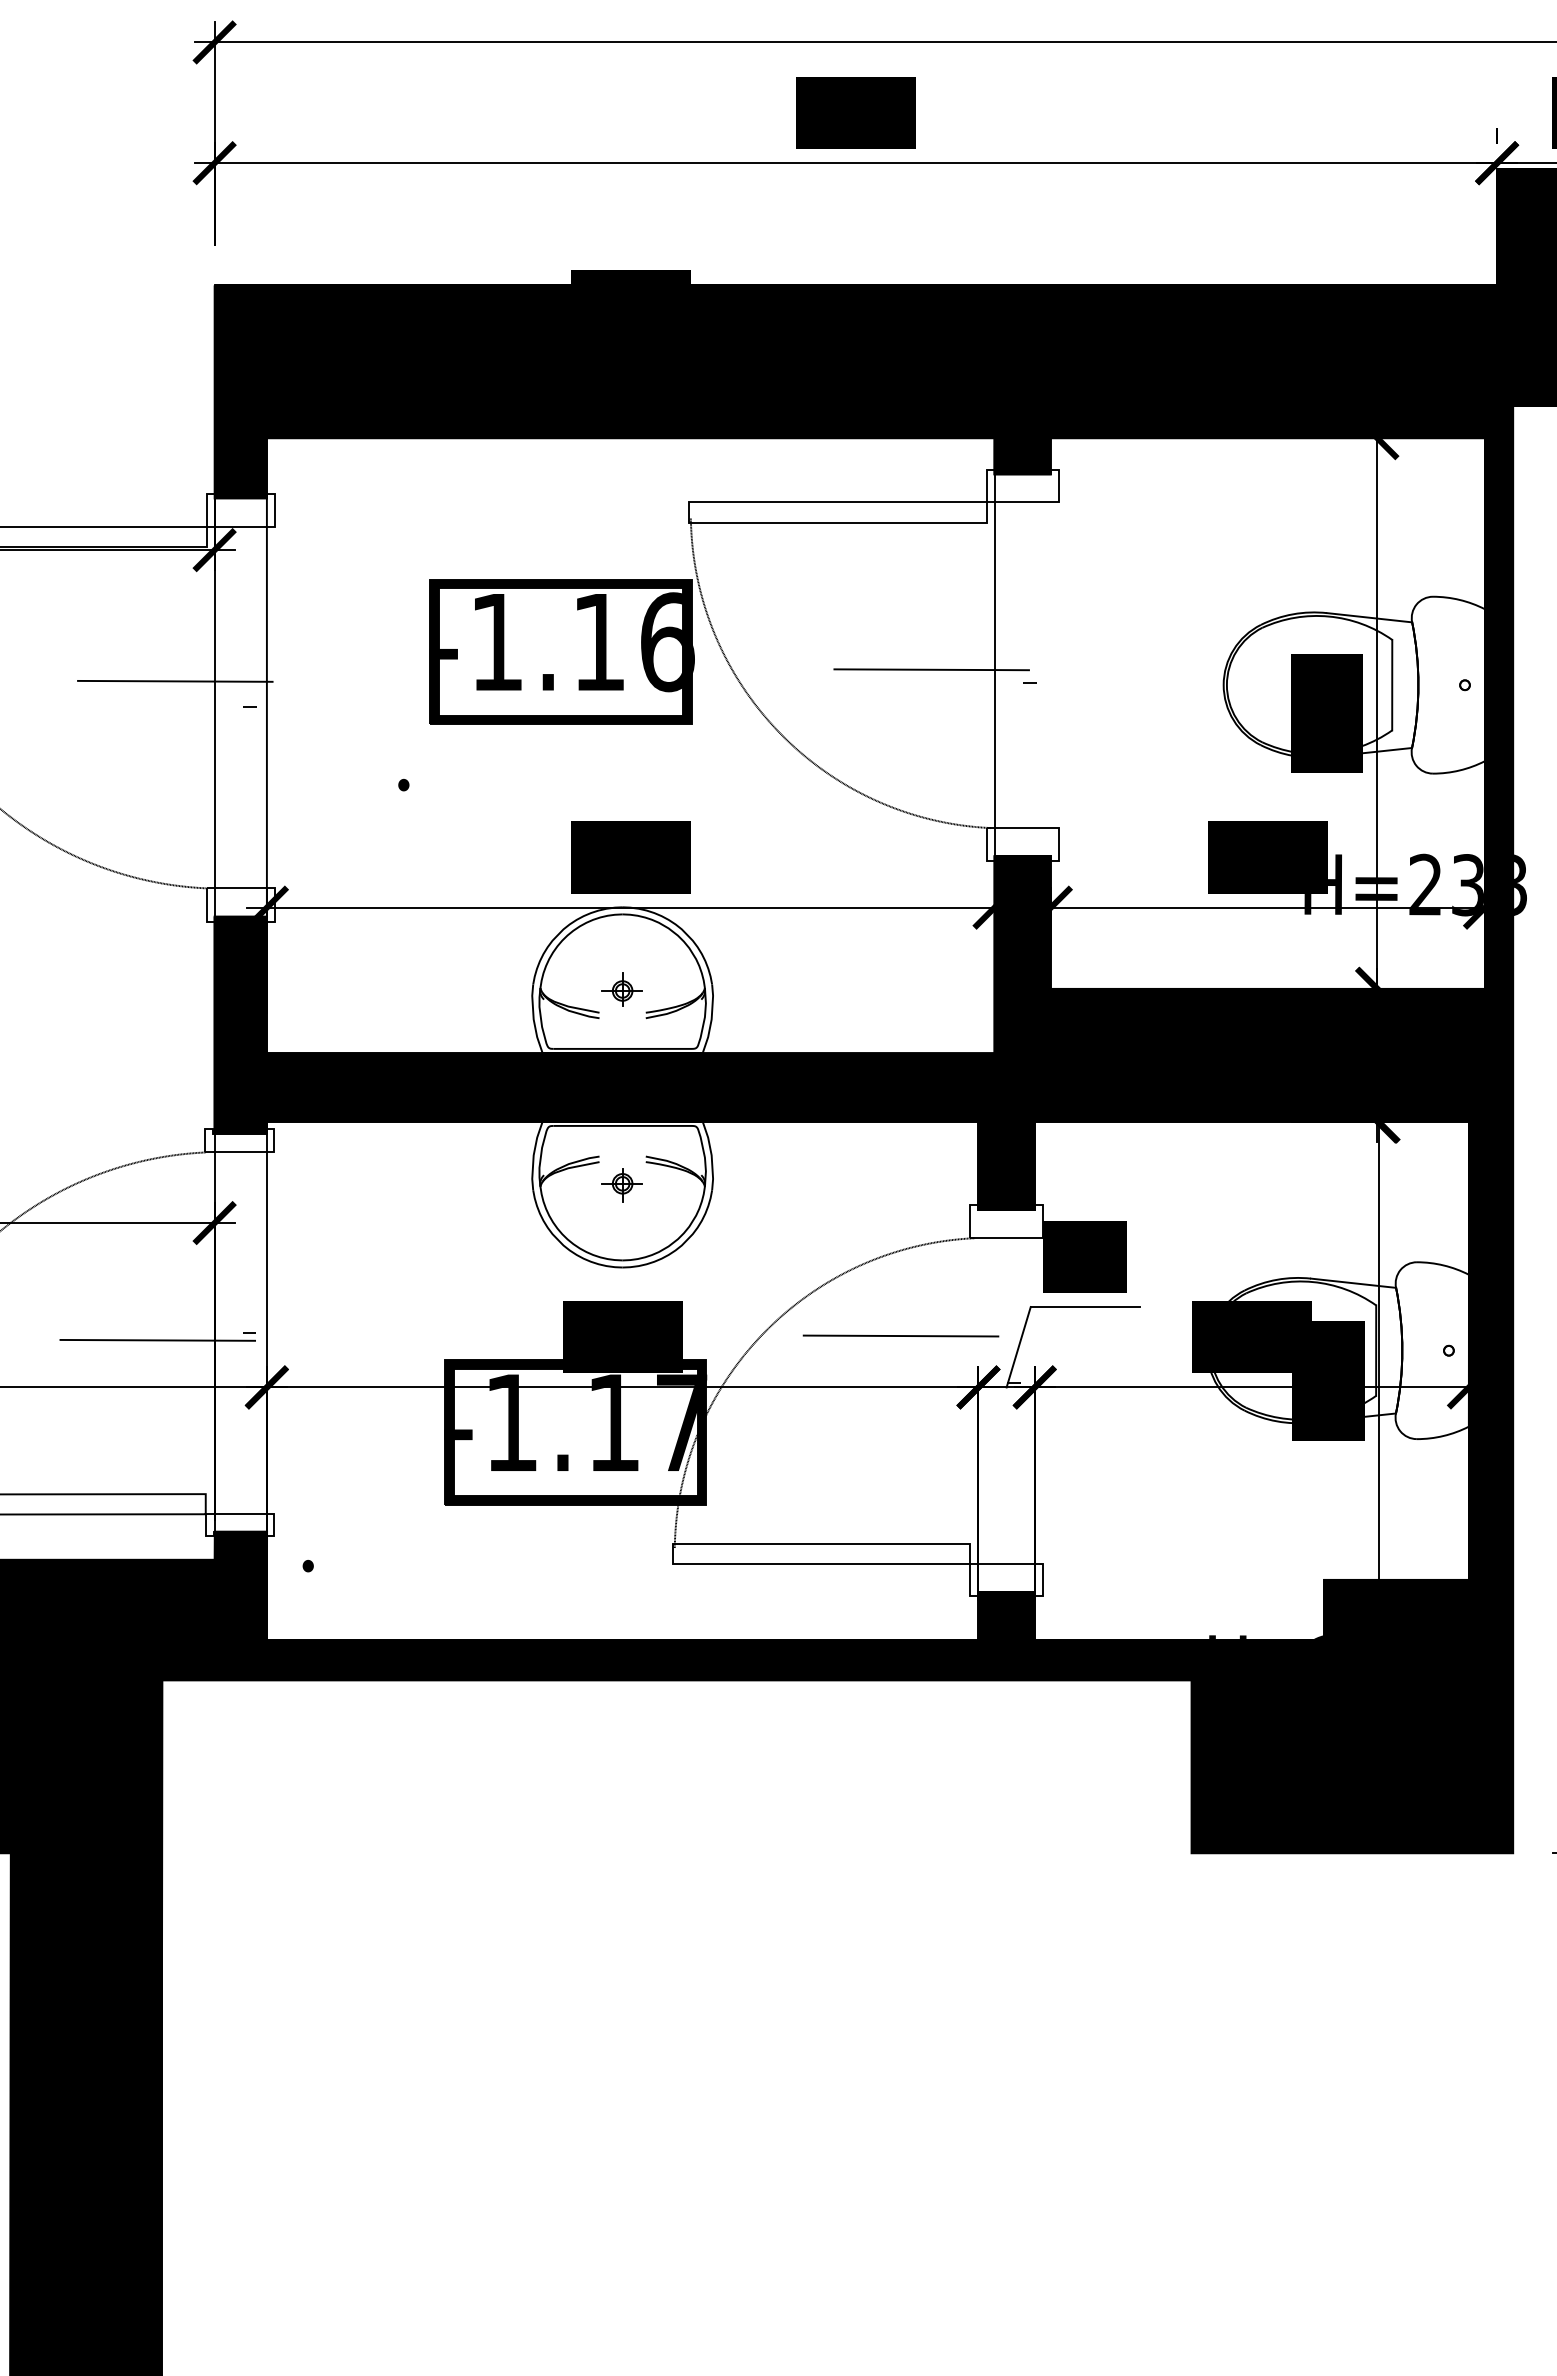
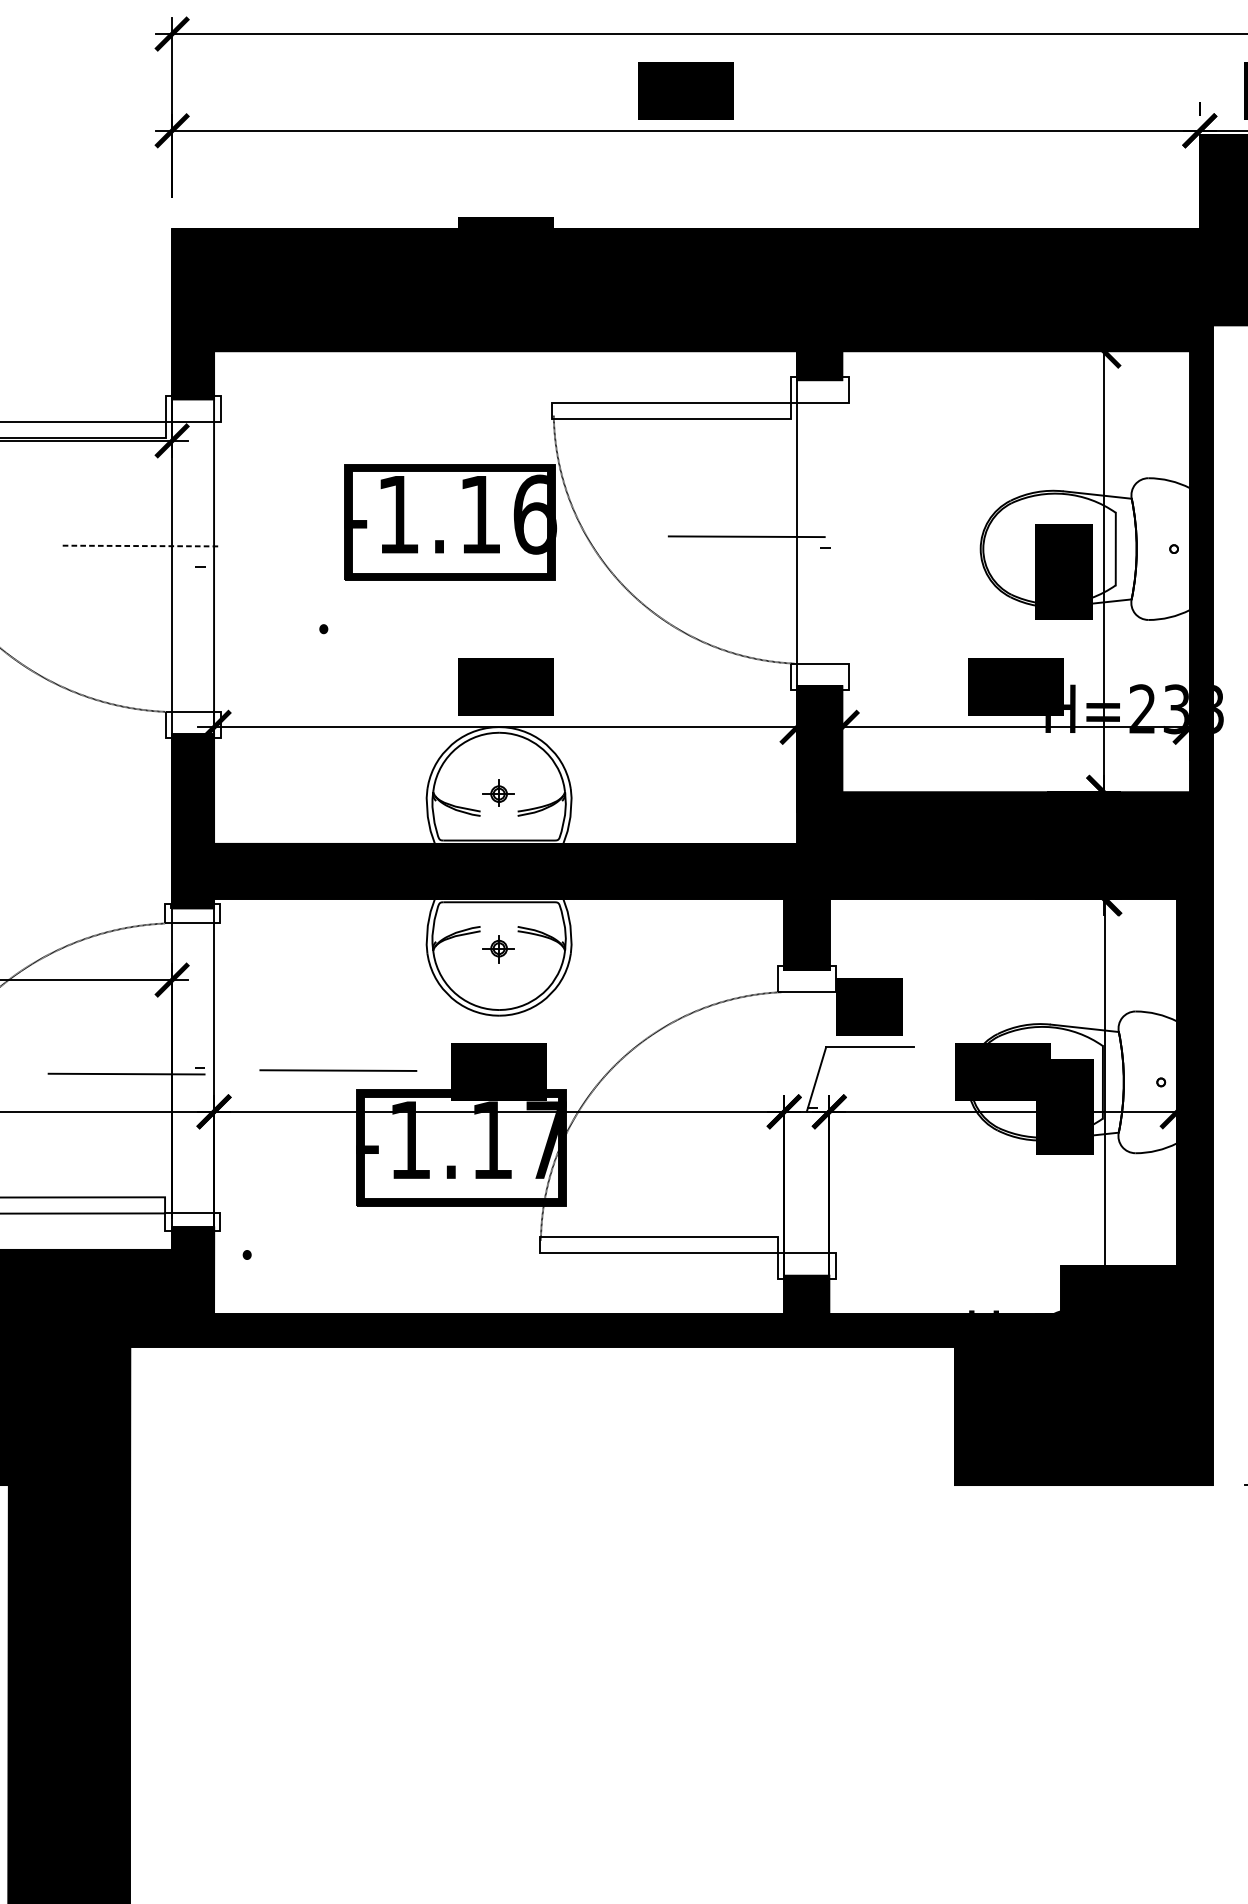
line: (175, 681) -> (140, 546), solid -> dashed
line: (900, 1335) -> (337, 1070), moved

